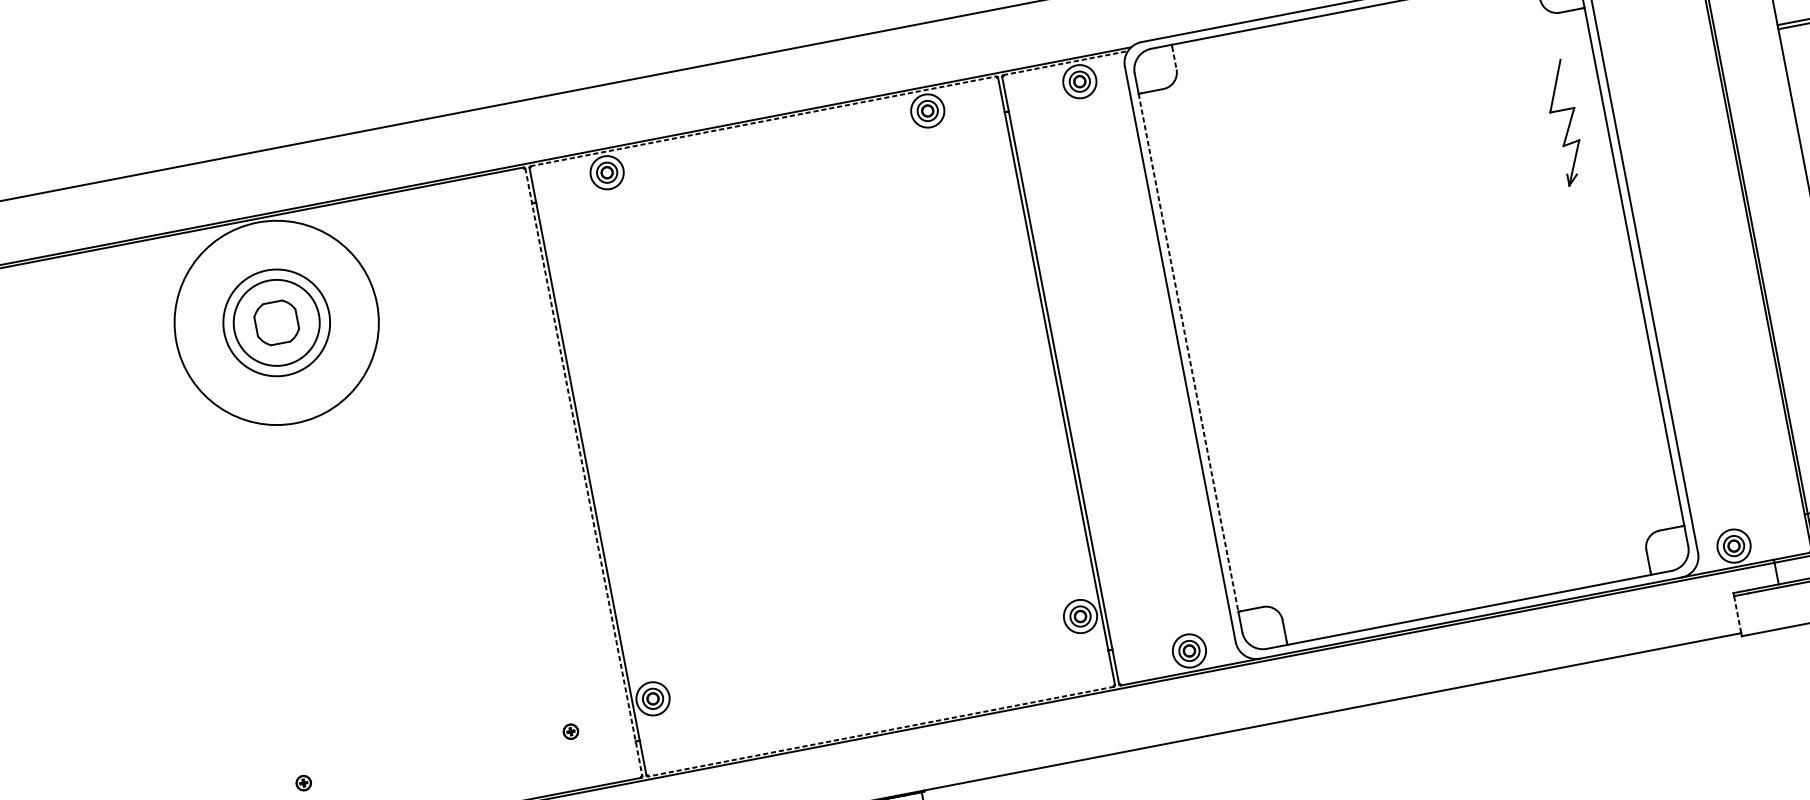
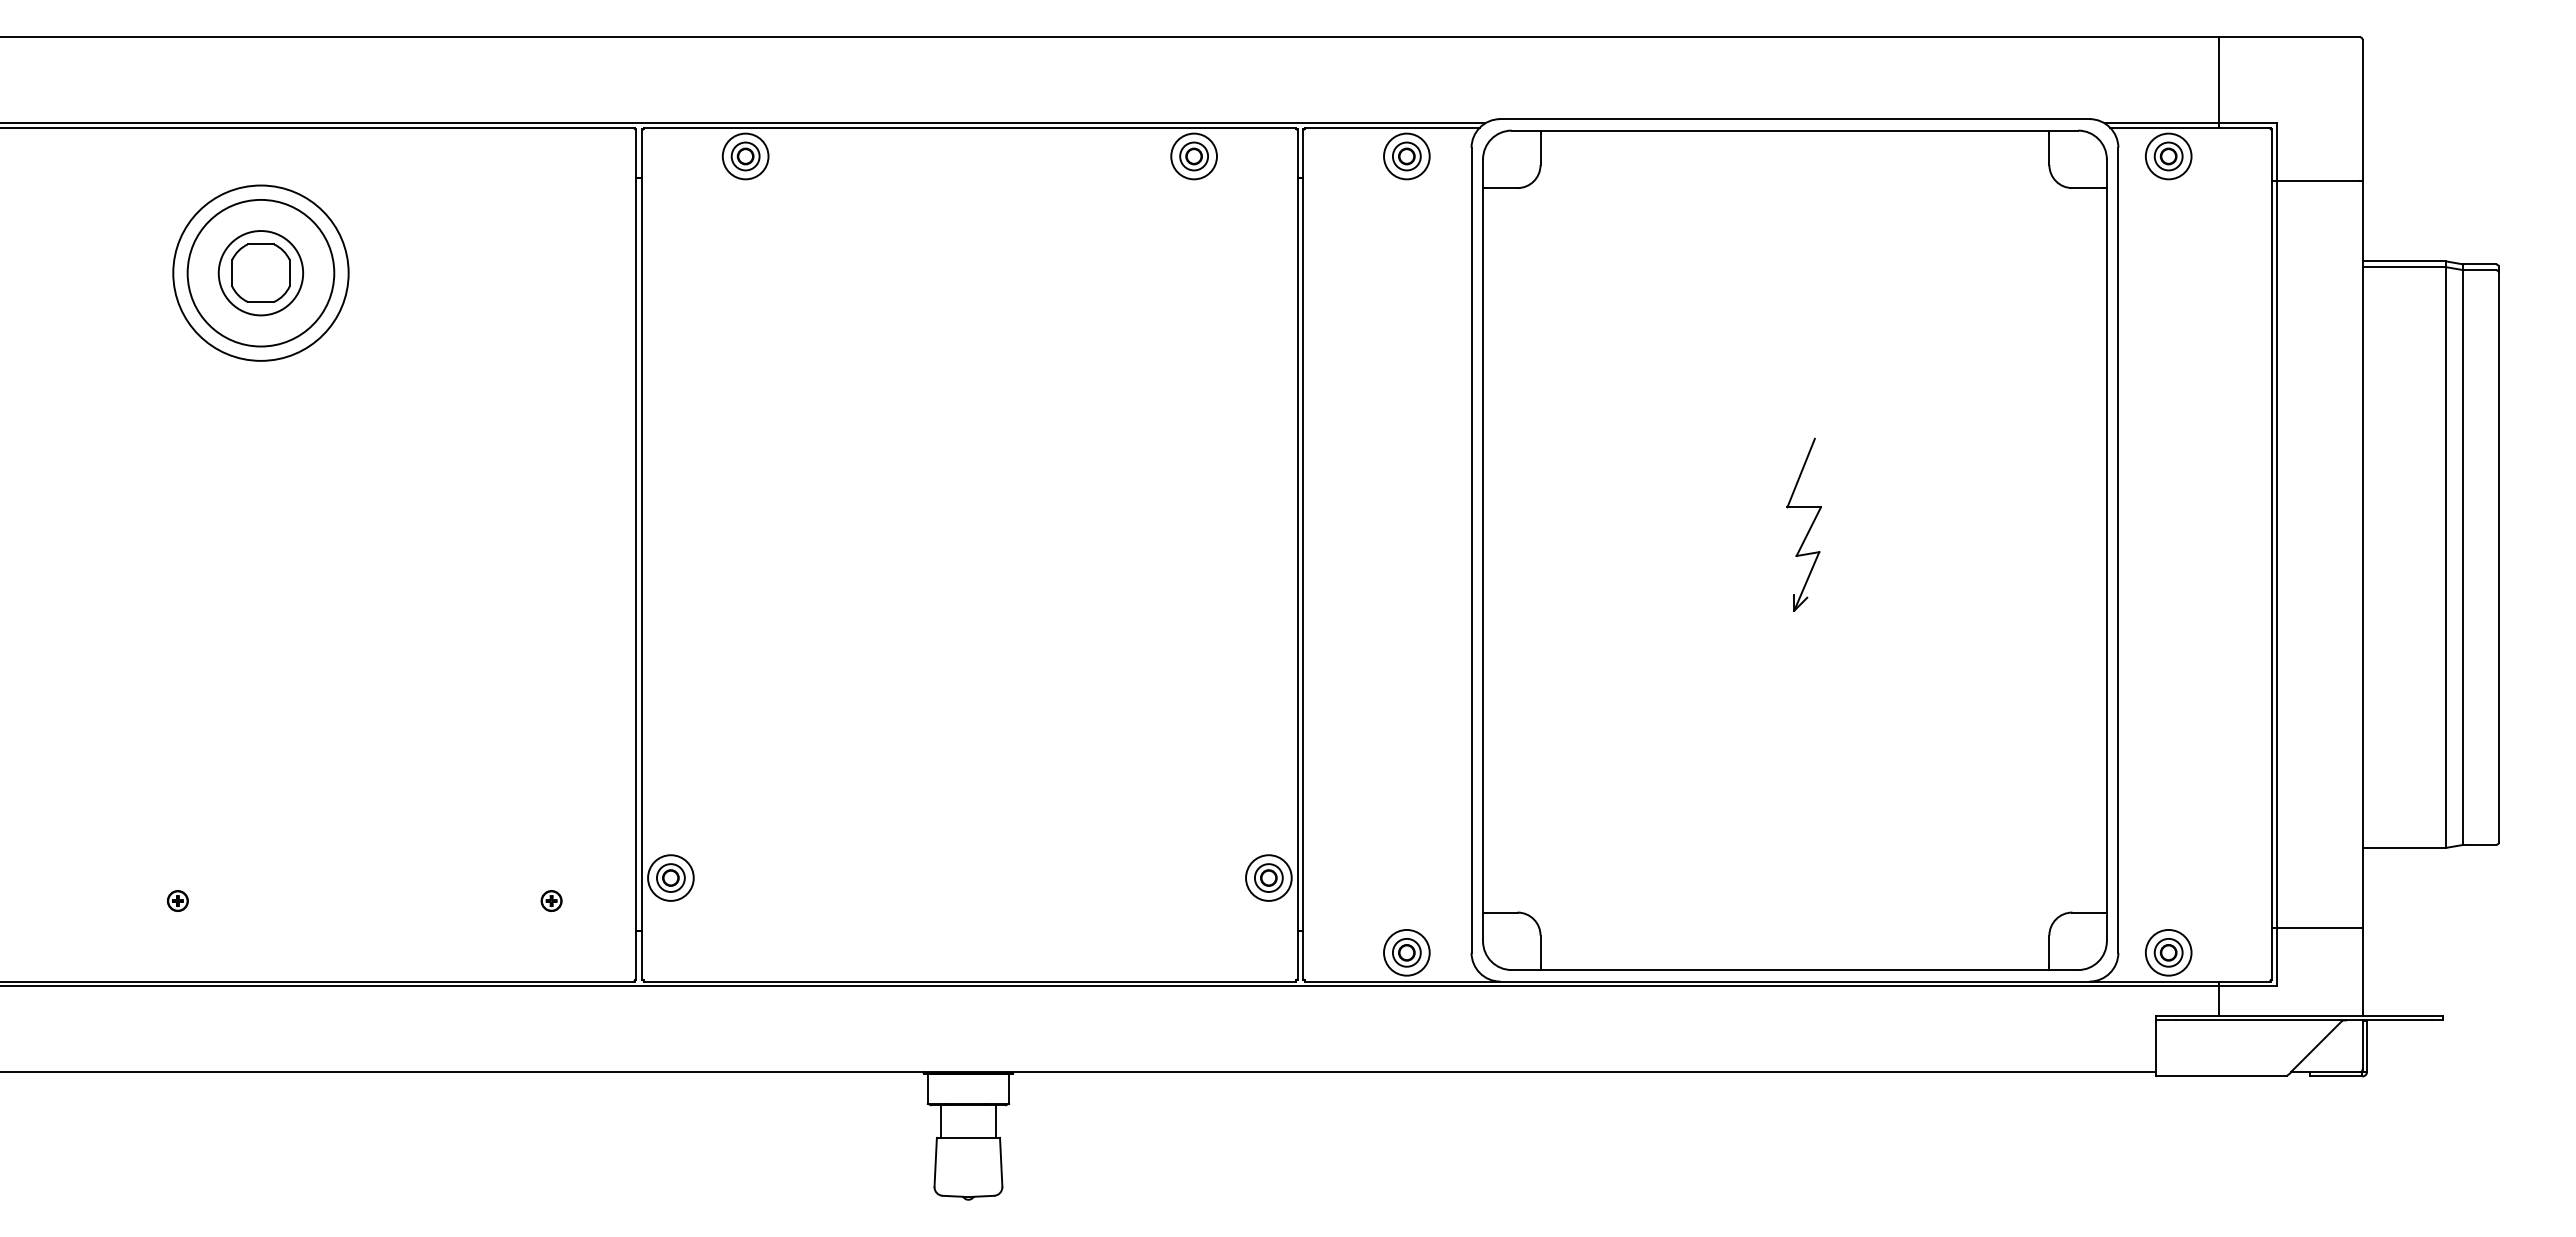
line: (1174, 58) -> (1540, 149), dashed -> solid
line: (1065, 62) -> (1392, 127), dashed -> solid
line: (763, 121) -> (970, 127), dashed -> solid
part: (1568, 123) -> (1809, 527), moved
circle: (276, 322) -> (260, 272), size x0.62
circle: (276, 323) -> (260, 273), size x0.71
line: (1188, 352) -> (1483, 550), dashed -> solid
line: (584, 473) -> (636, 555), dashed -> solid
line: (1737, 614) -> (2155, 1046), dashed -> solid
line: (880, 731) -> (969, 981), dashed -> solid

